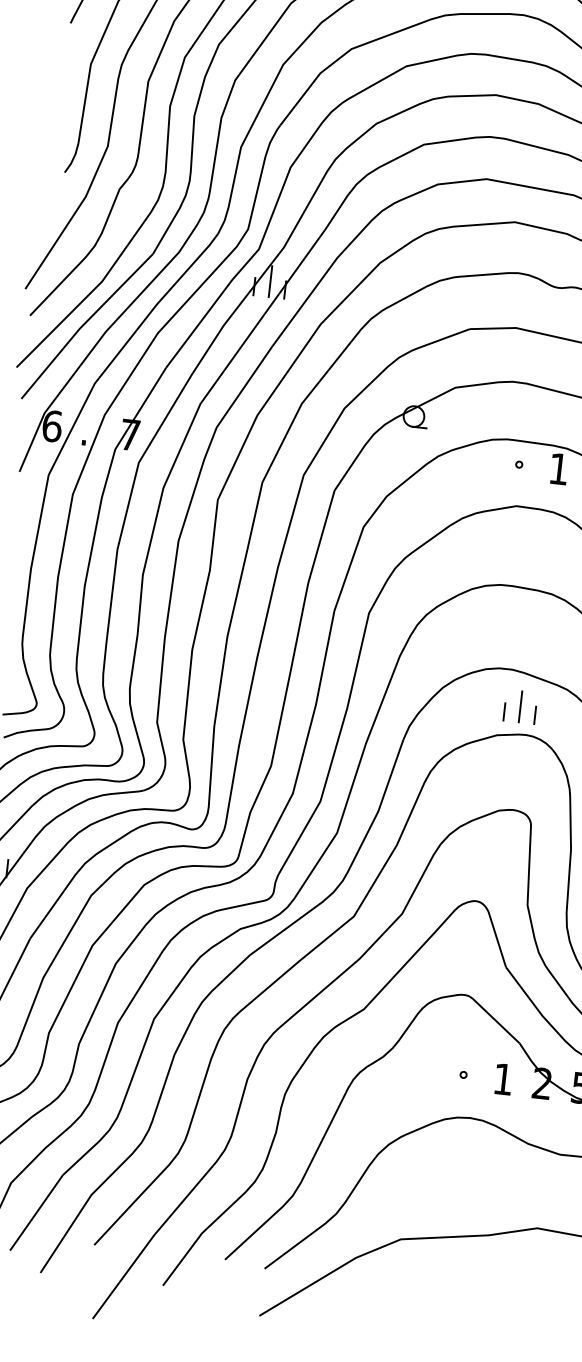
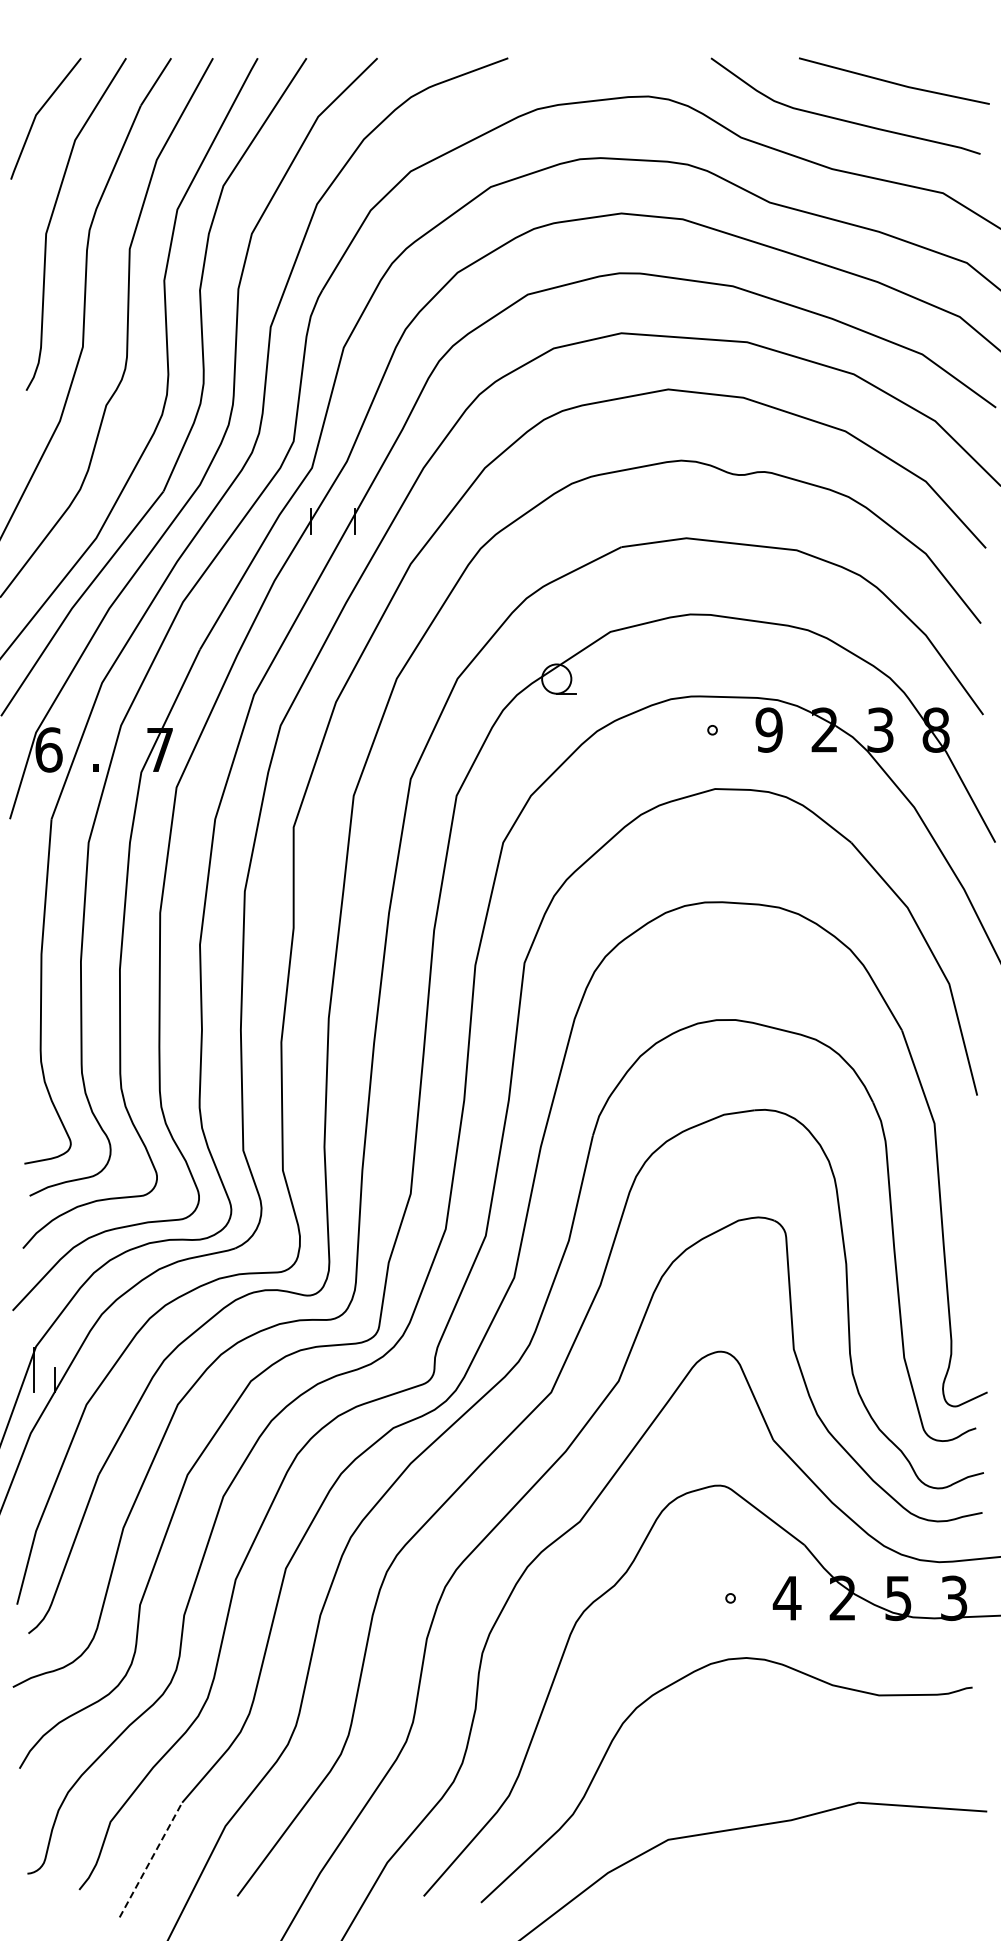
line: (270, 281) -> (333, 511), removed
text: (558, 468) -> (768, 729), 1 -> 9
line: (520, 707) -> (752, 1071), removed
line: (504, 711) -> (730, 1080), removed
line: (535, 715) -> (774, 1080), removed
text: (502, 1079) -> (786, 1598), 1 -> 4
line: (36, 1212) -> (151, 1859), solid -> dashed

